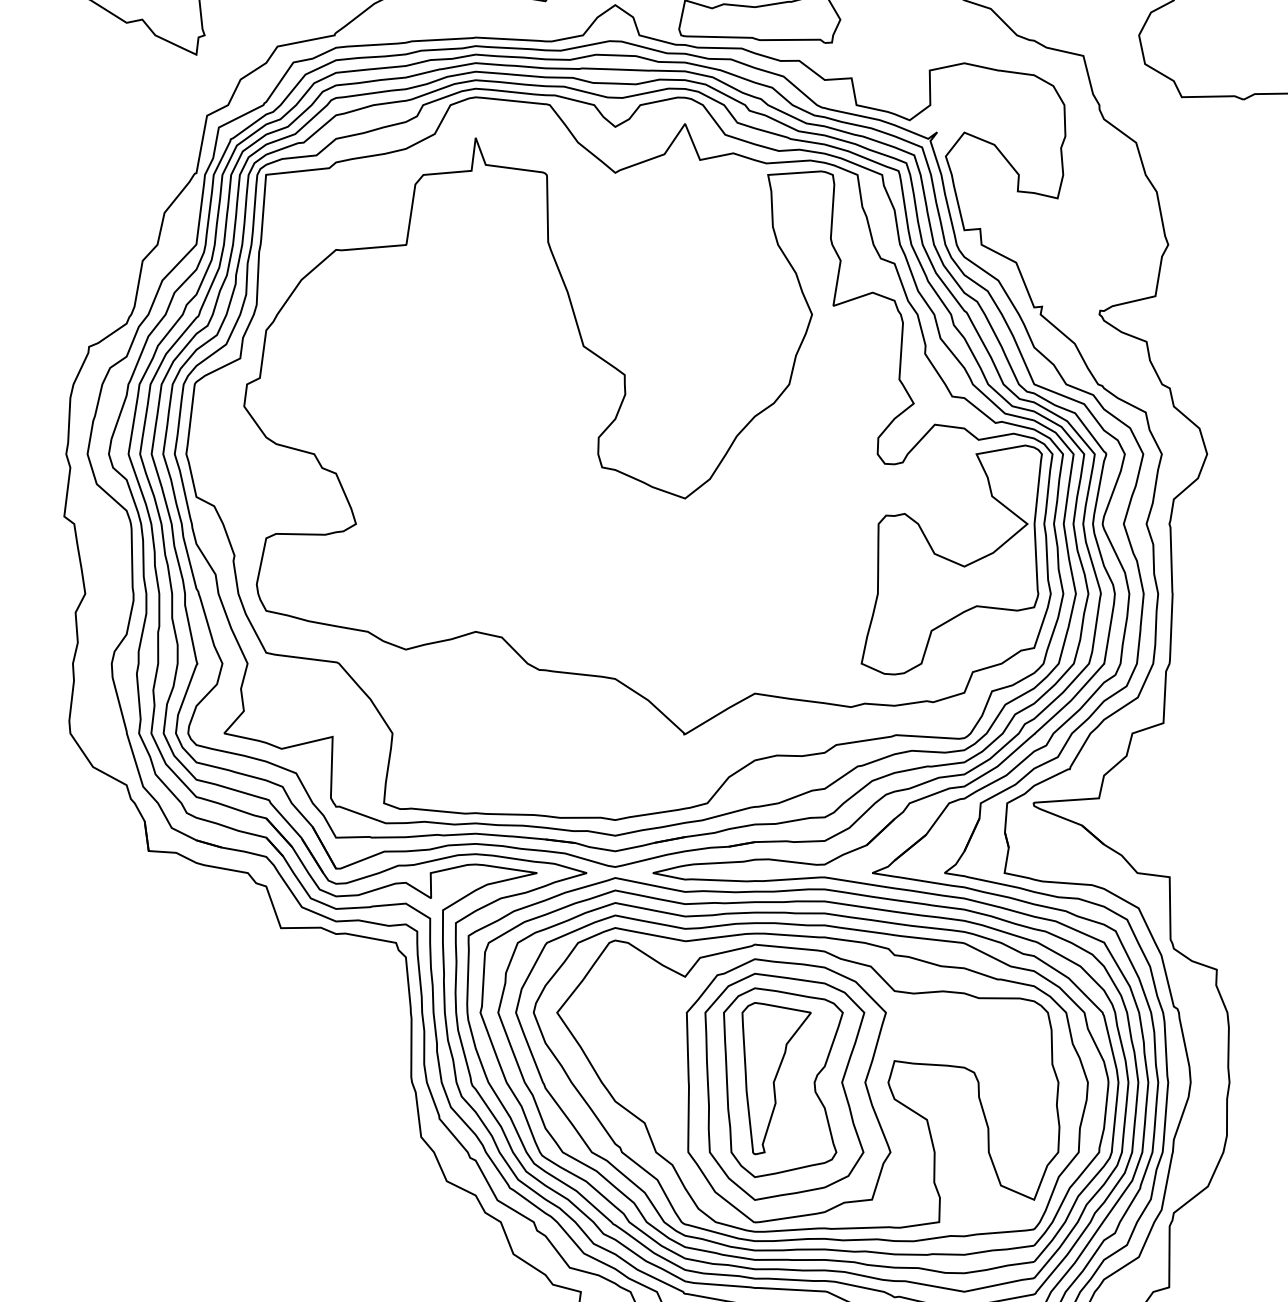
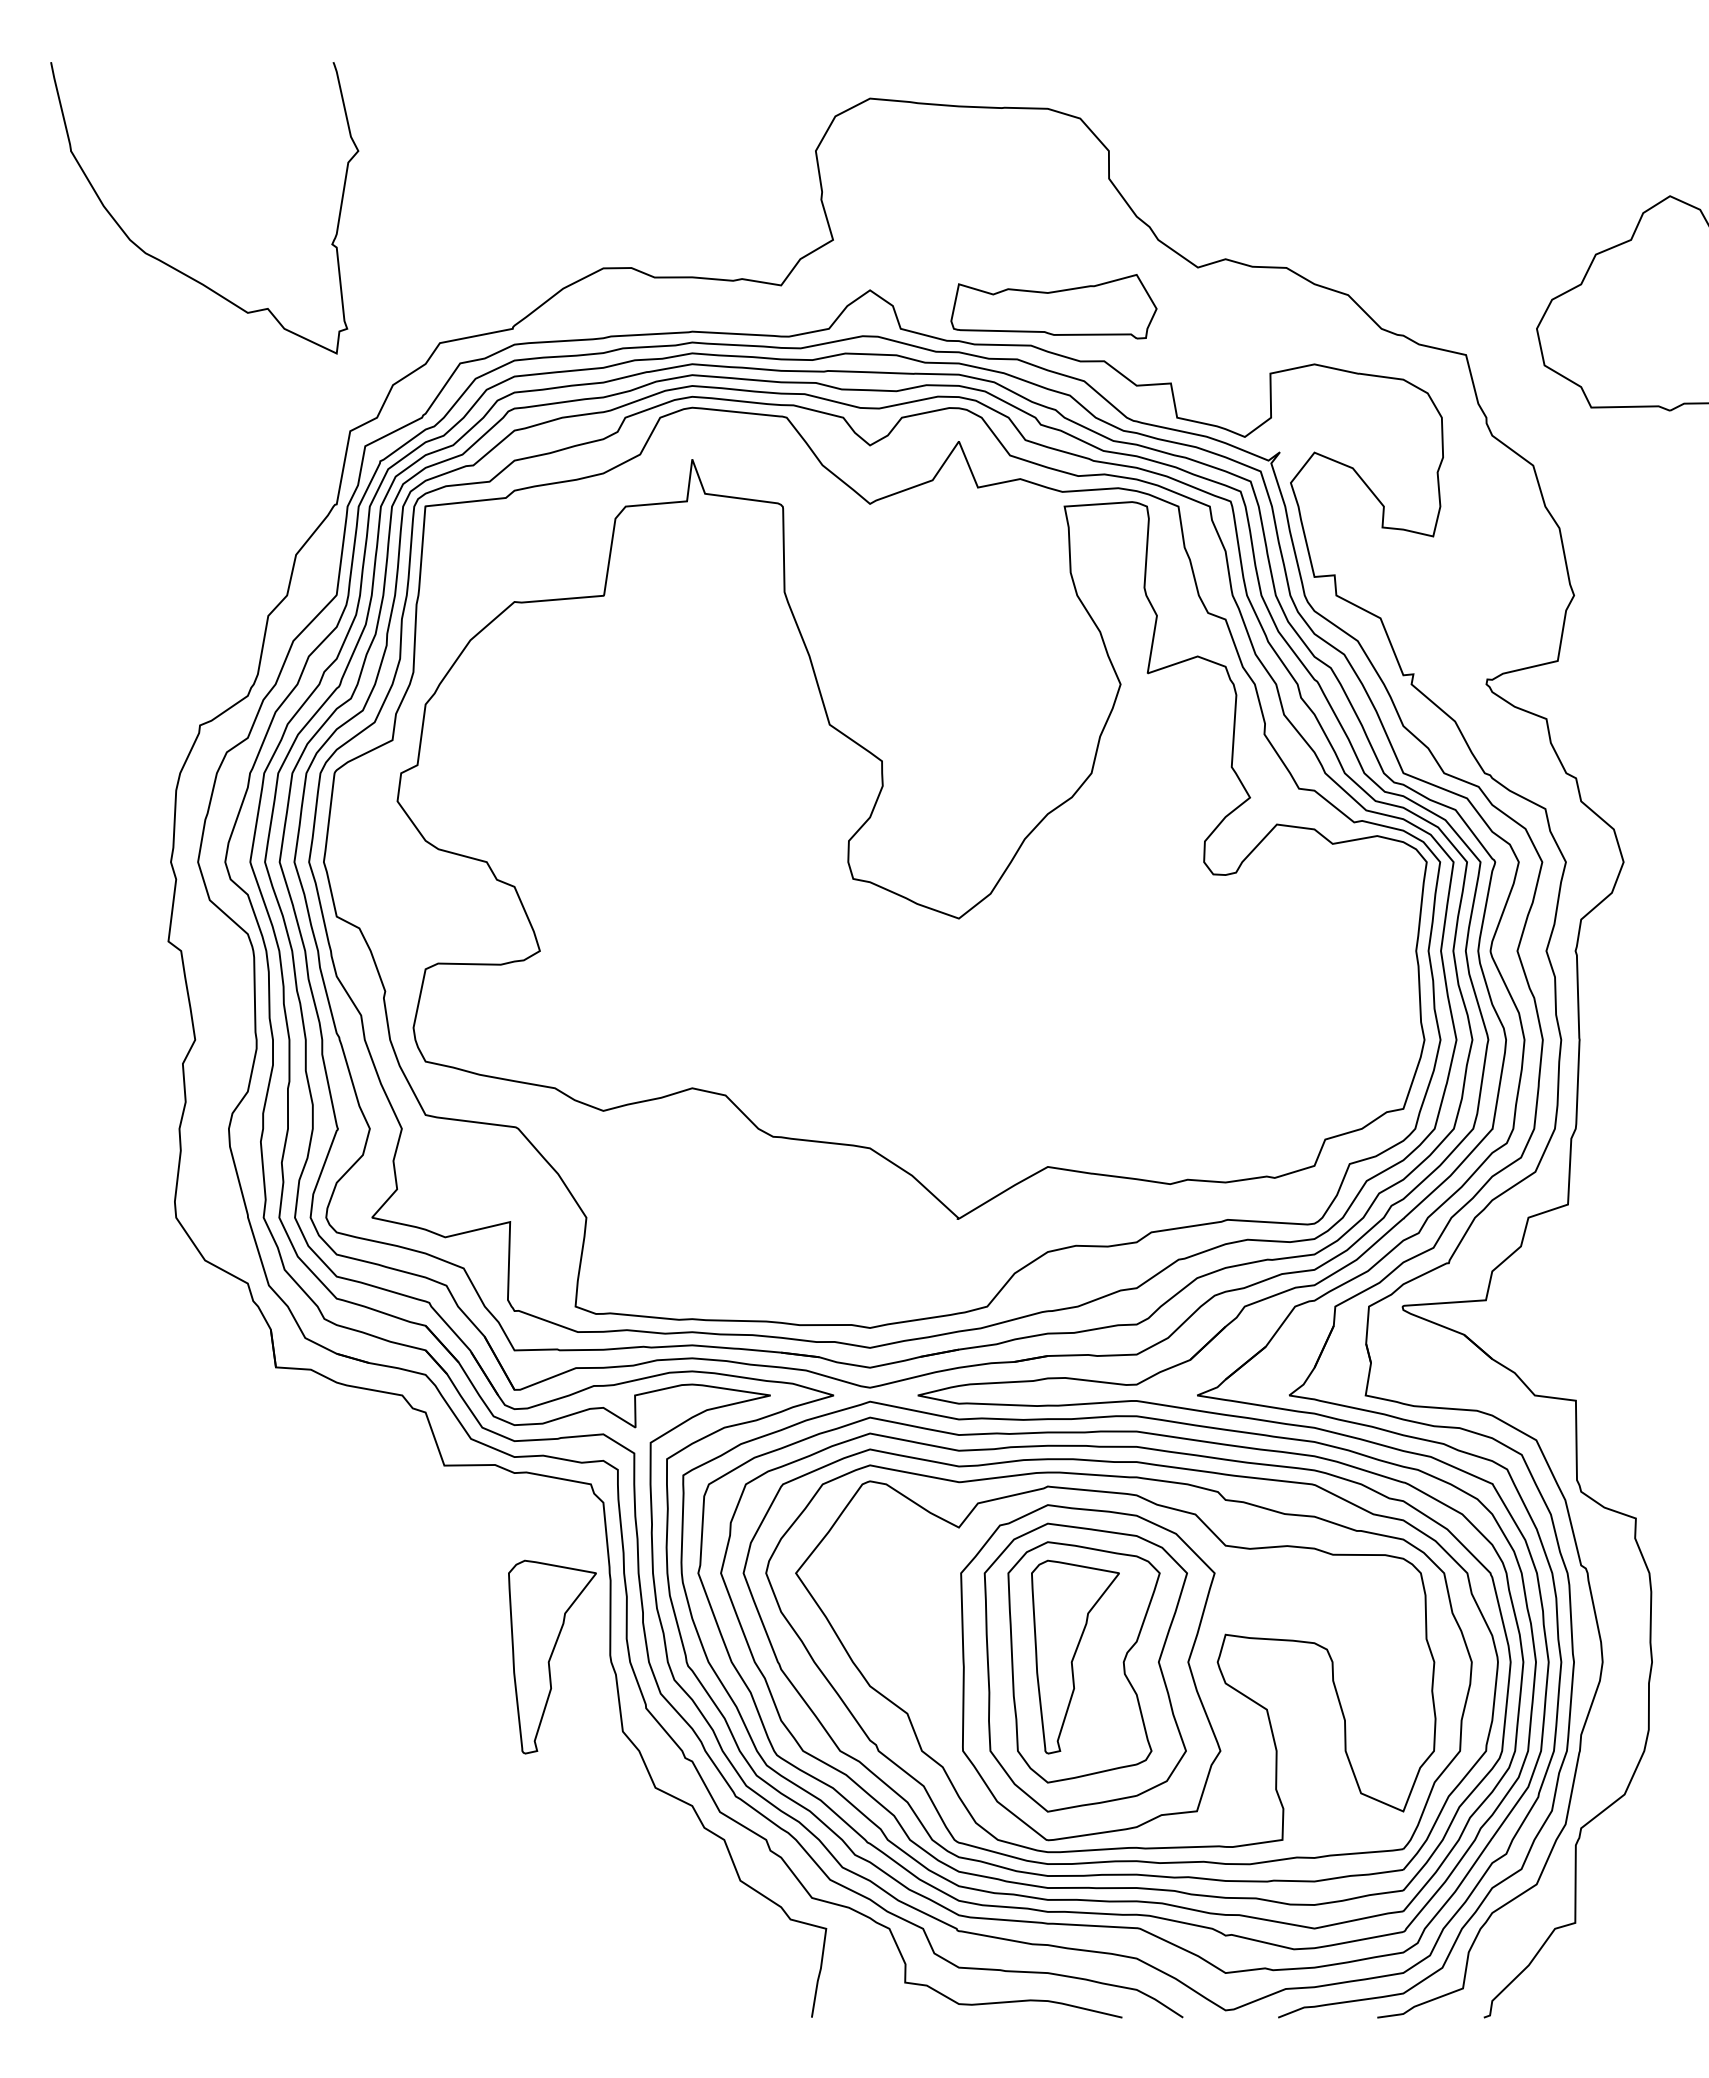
part: (951, 559) -> (1298, 996), removed
part: (365, 1078) -> (552, 1656), added

